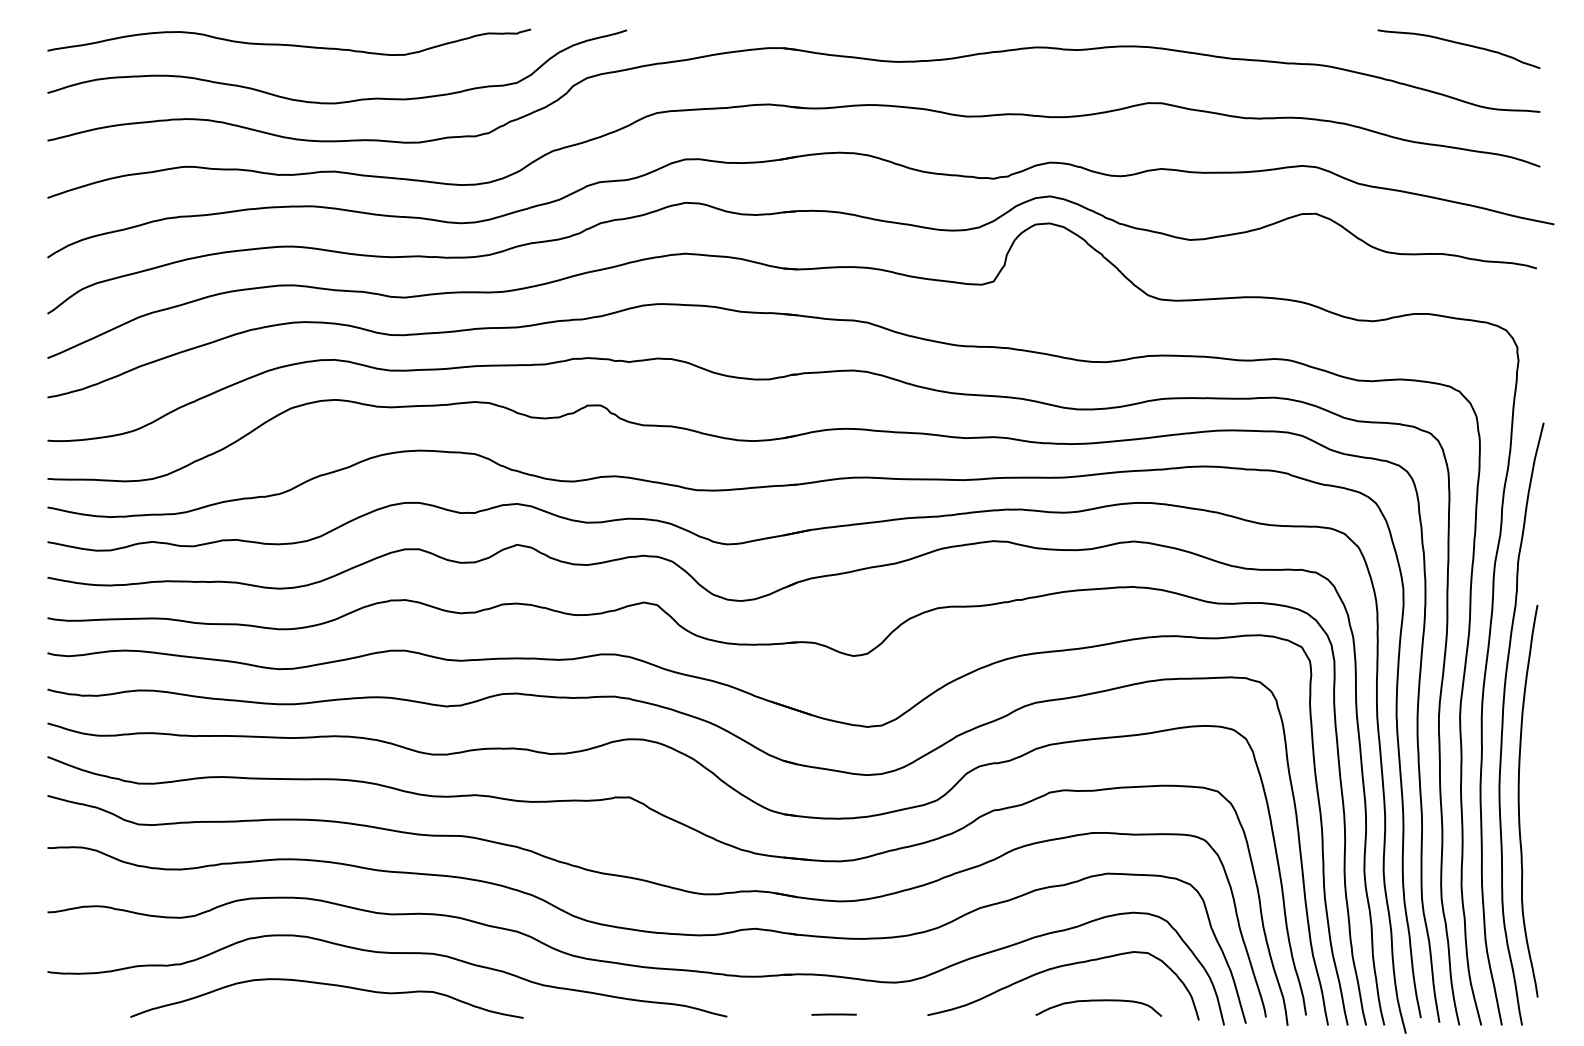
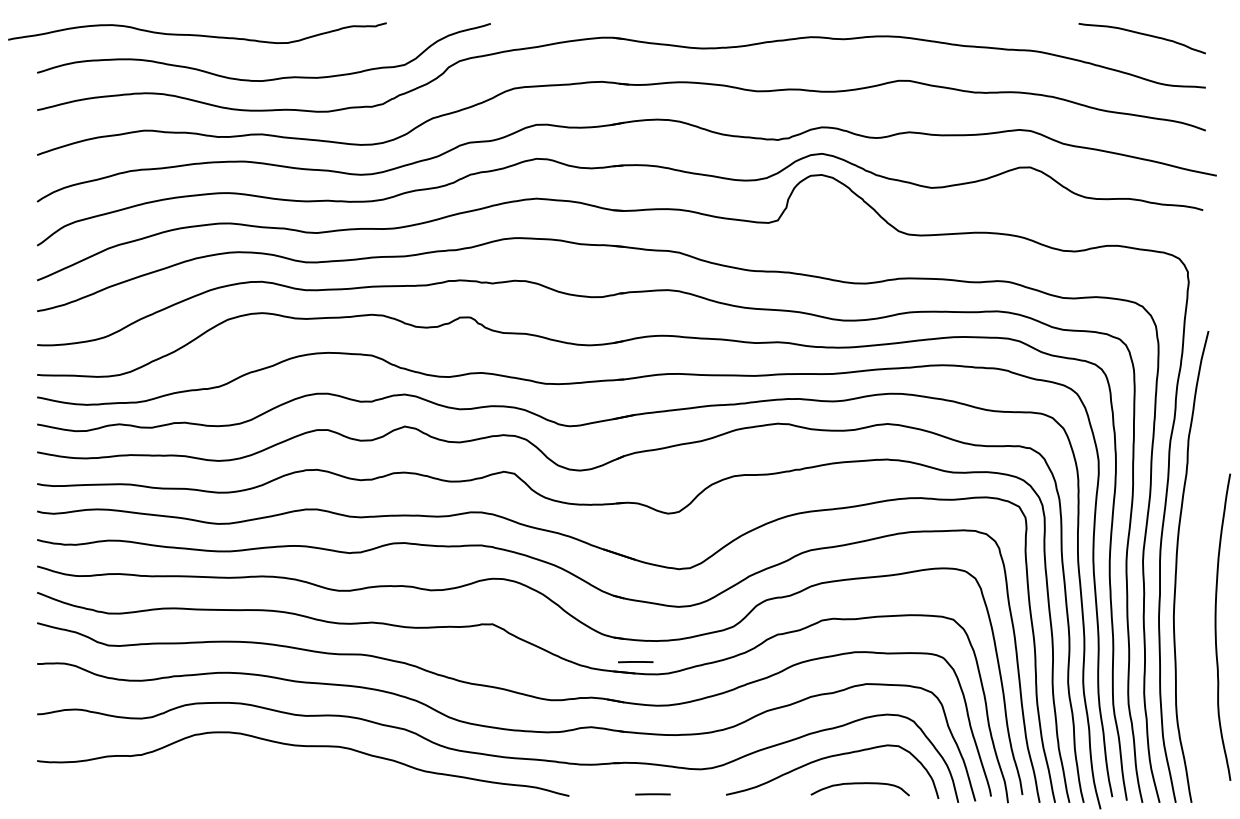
curve: (289, 44) -> (197, 34), moved
curve: (1519, 801) -> (1216, 627), moved
line: (811, 845) -> (635, 661), added
curve: (327, 985) -> (256, 771), removed

